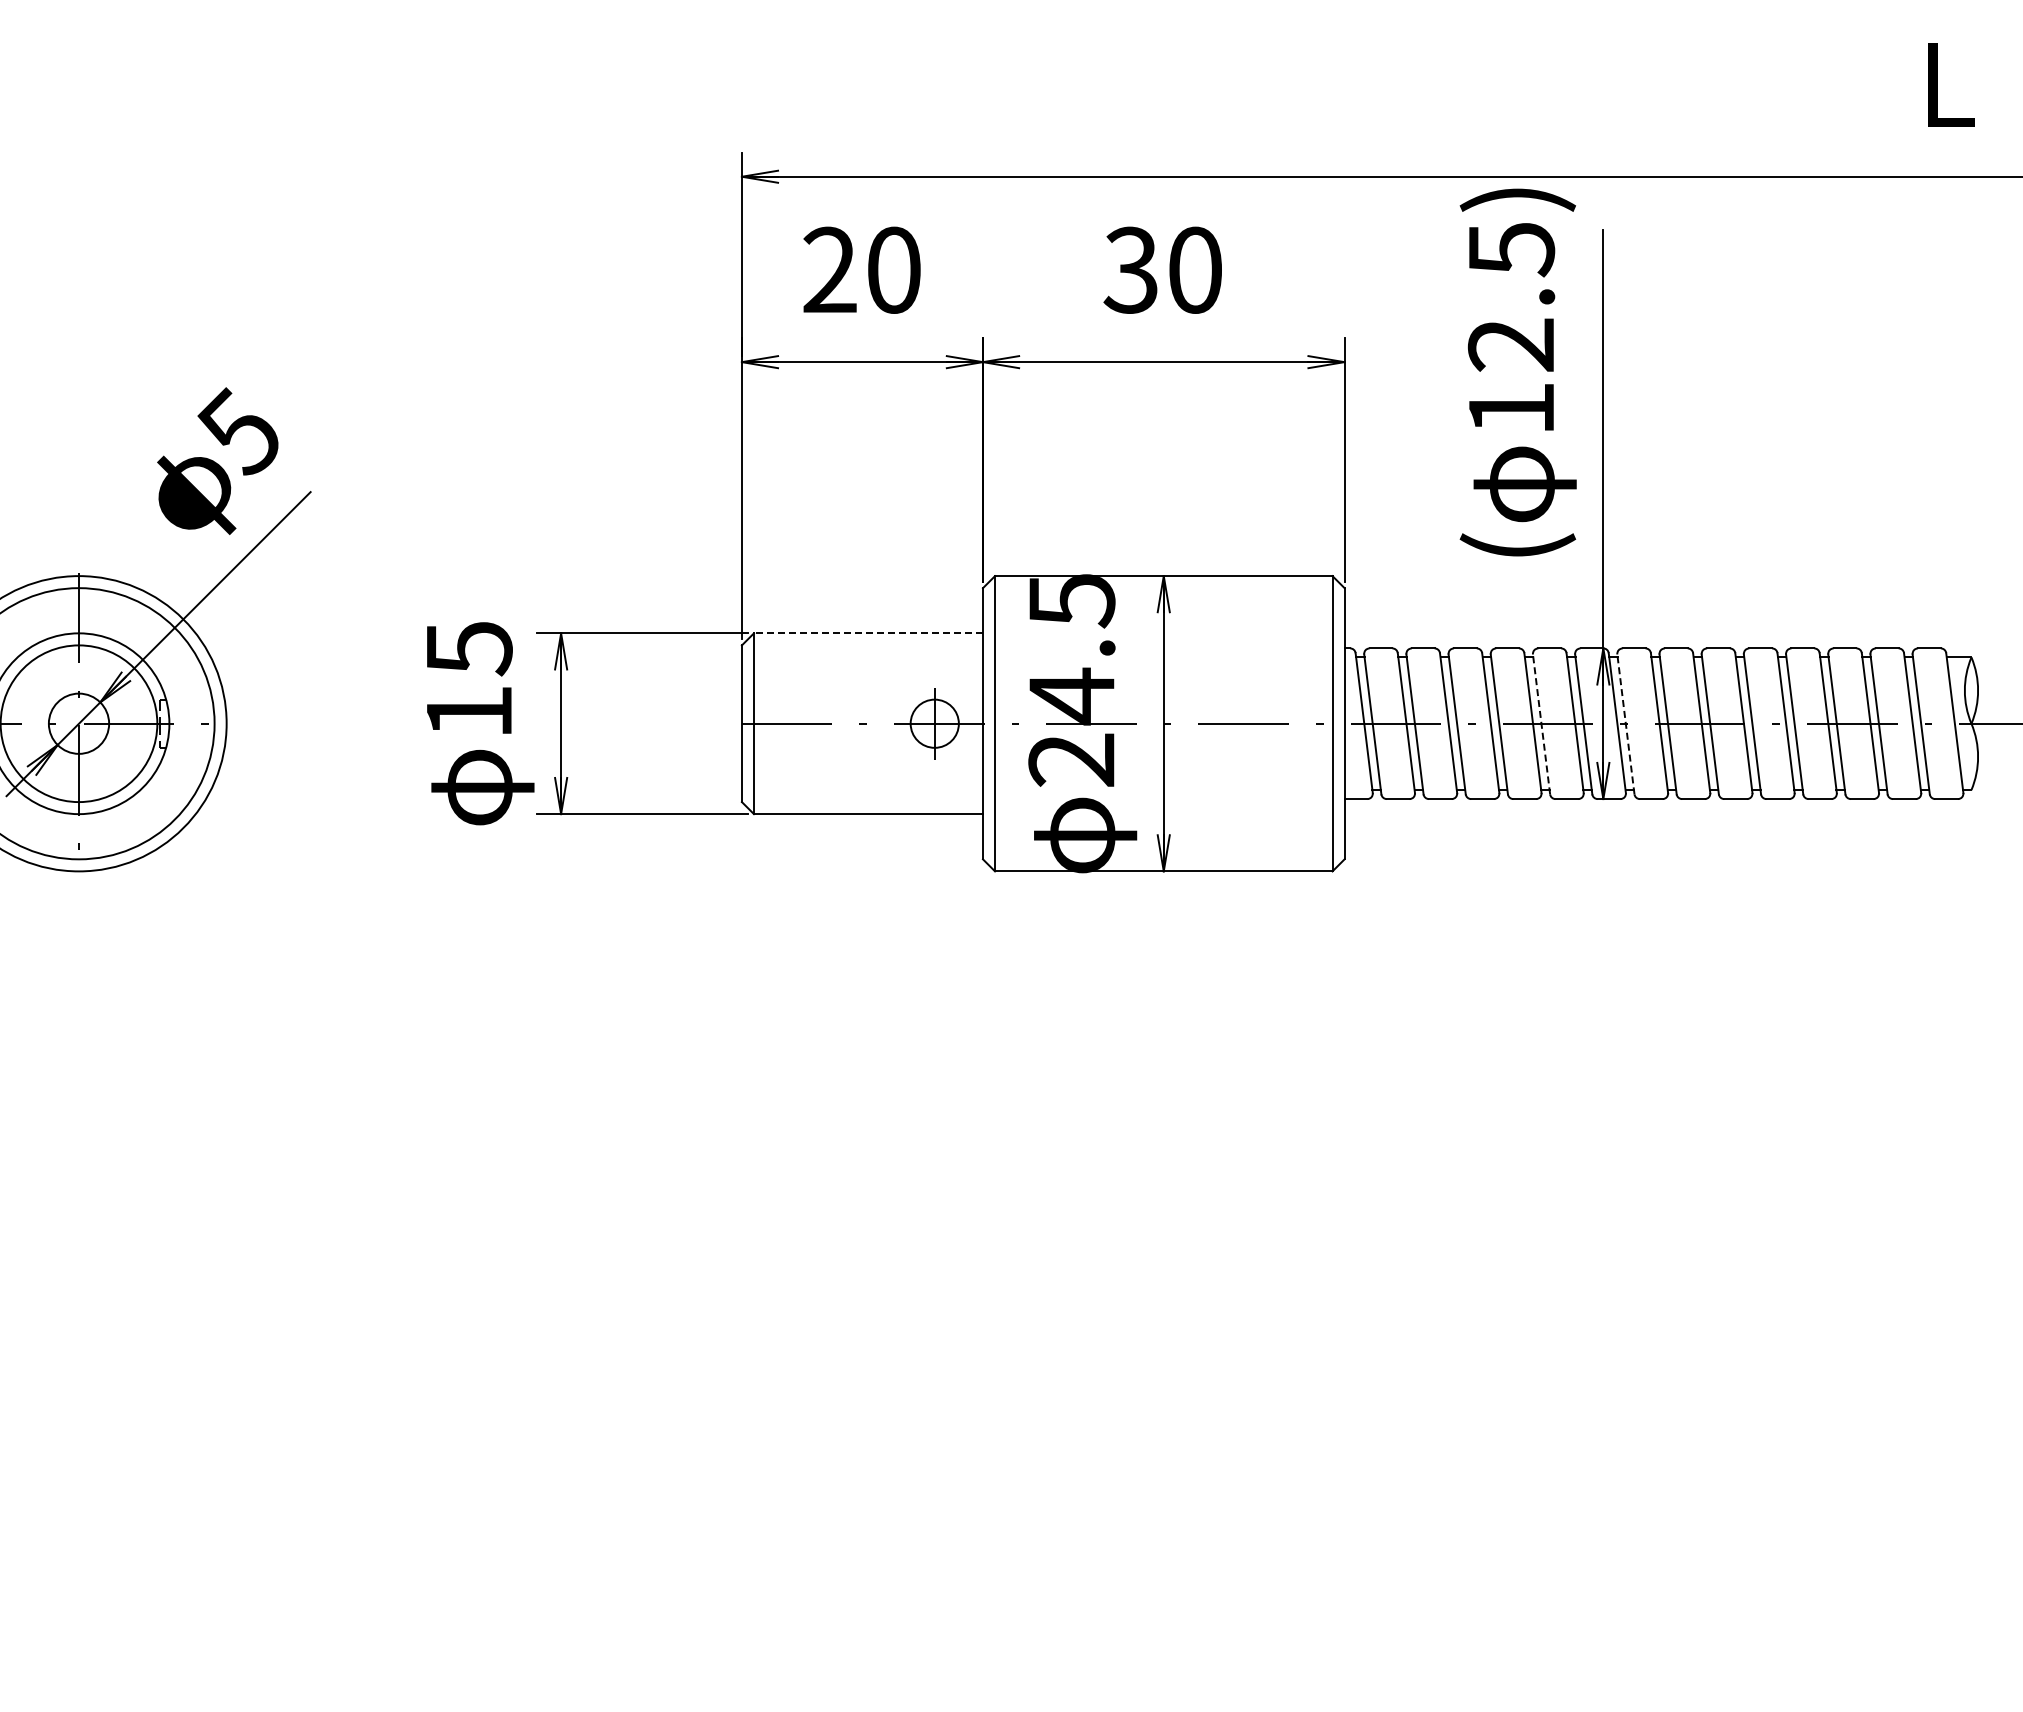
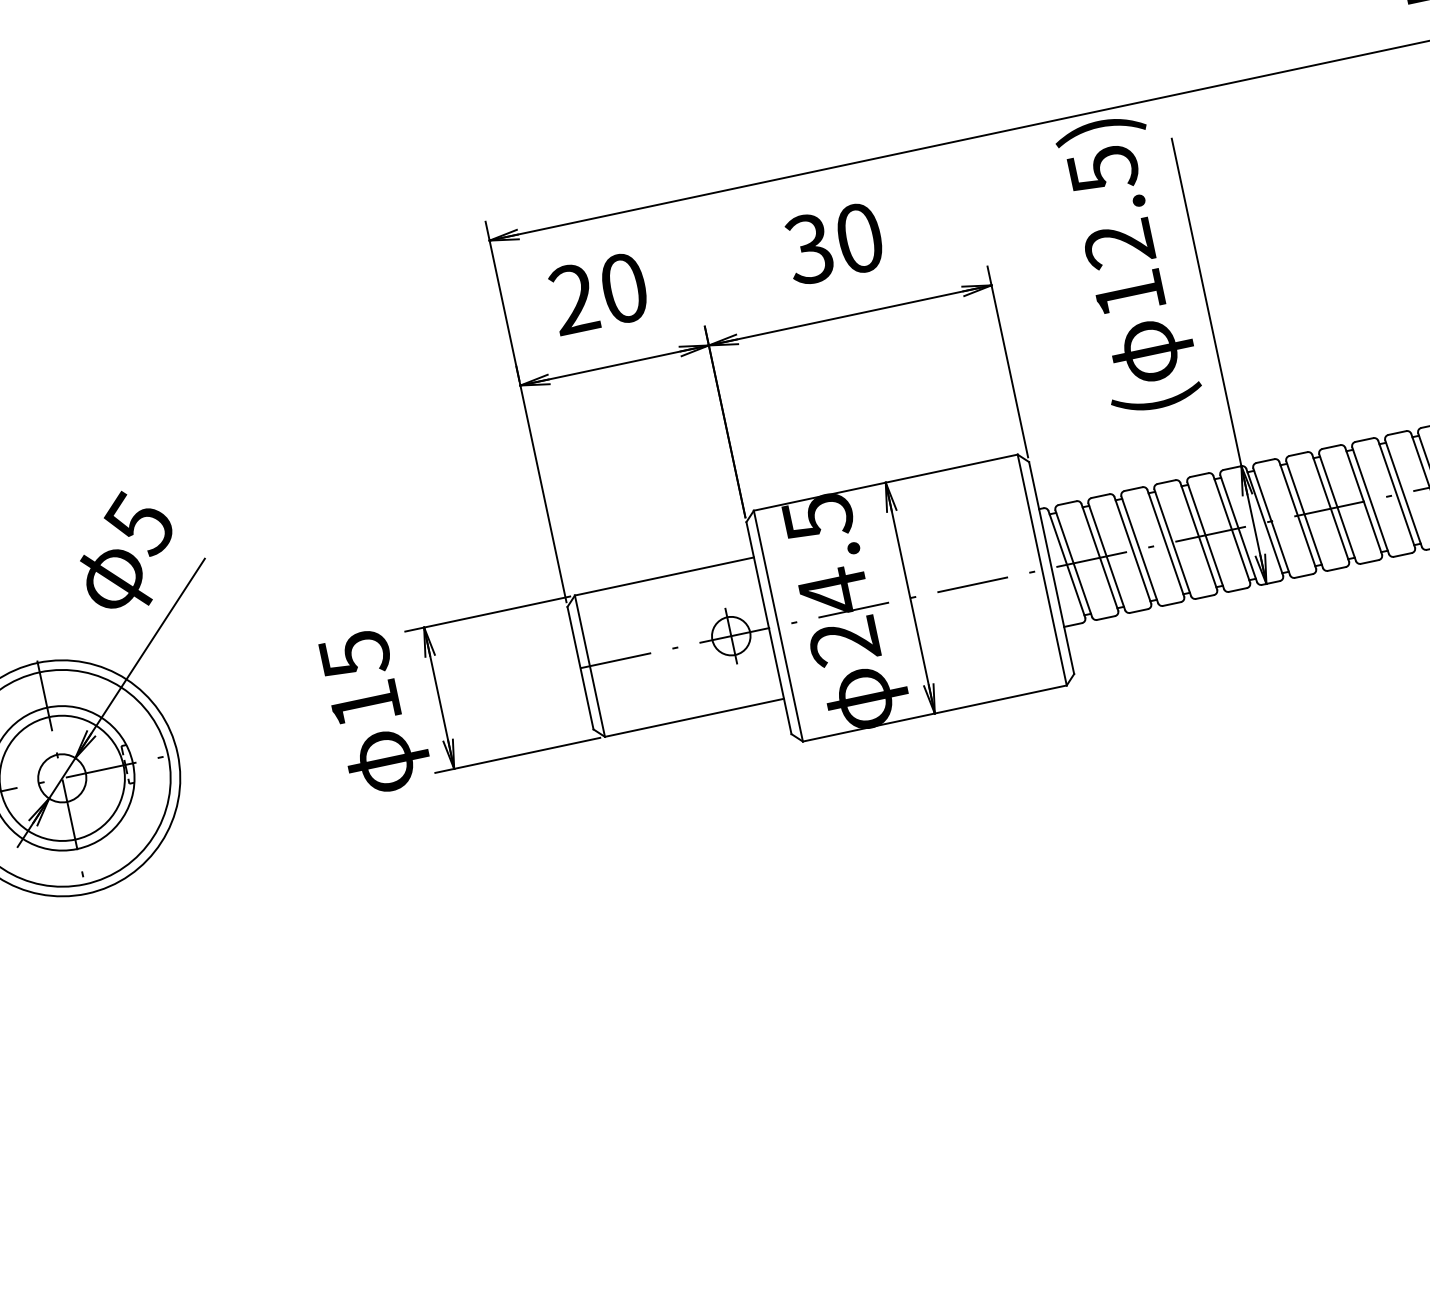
line: (868, 633) -> (664, 576), dashed -> solid
line: (1541, 723) -> (1205, 535), dashed -> solid
line: (1625, 723) -> (1271, 521), dashed -> solid

